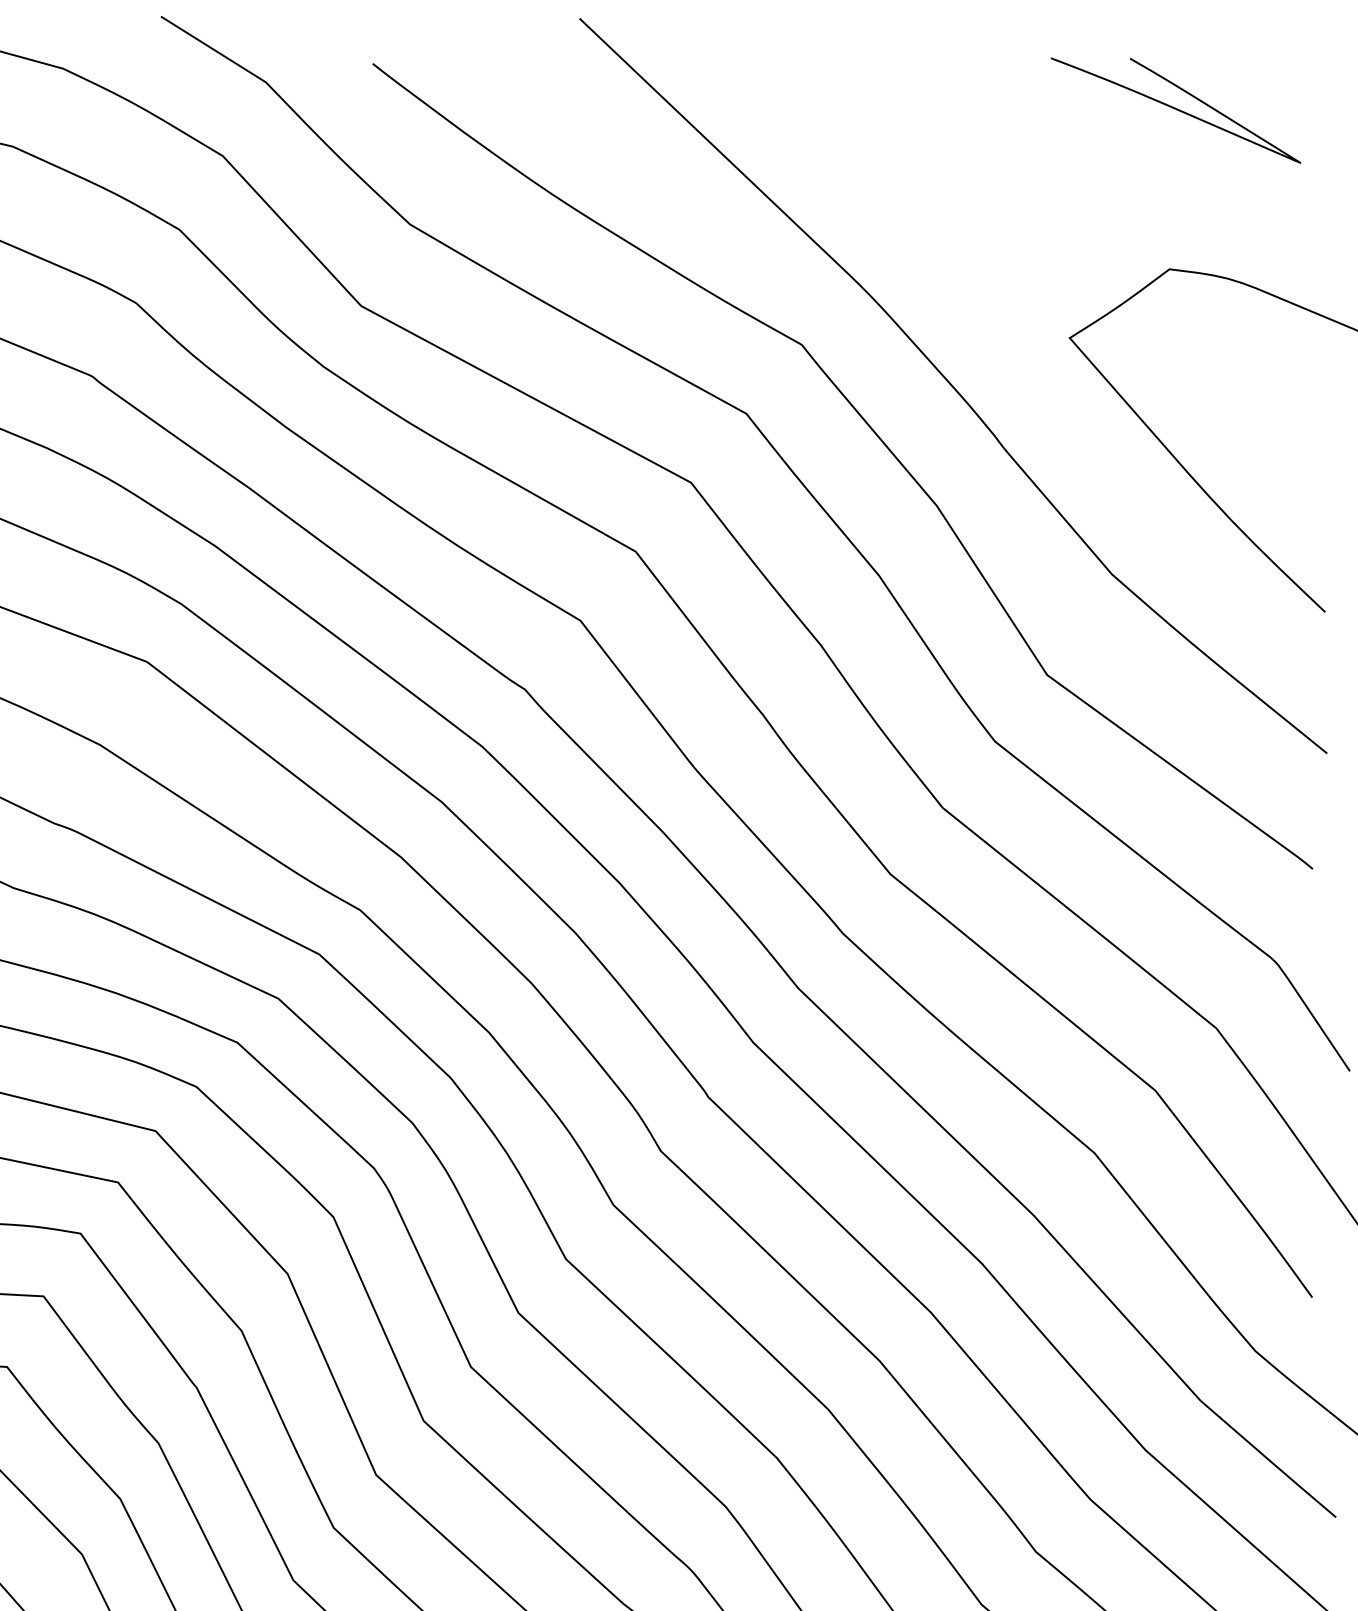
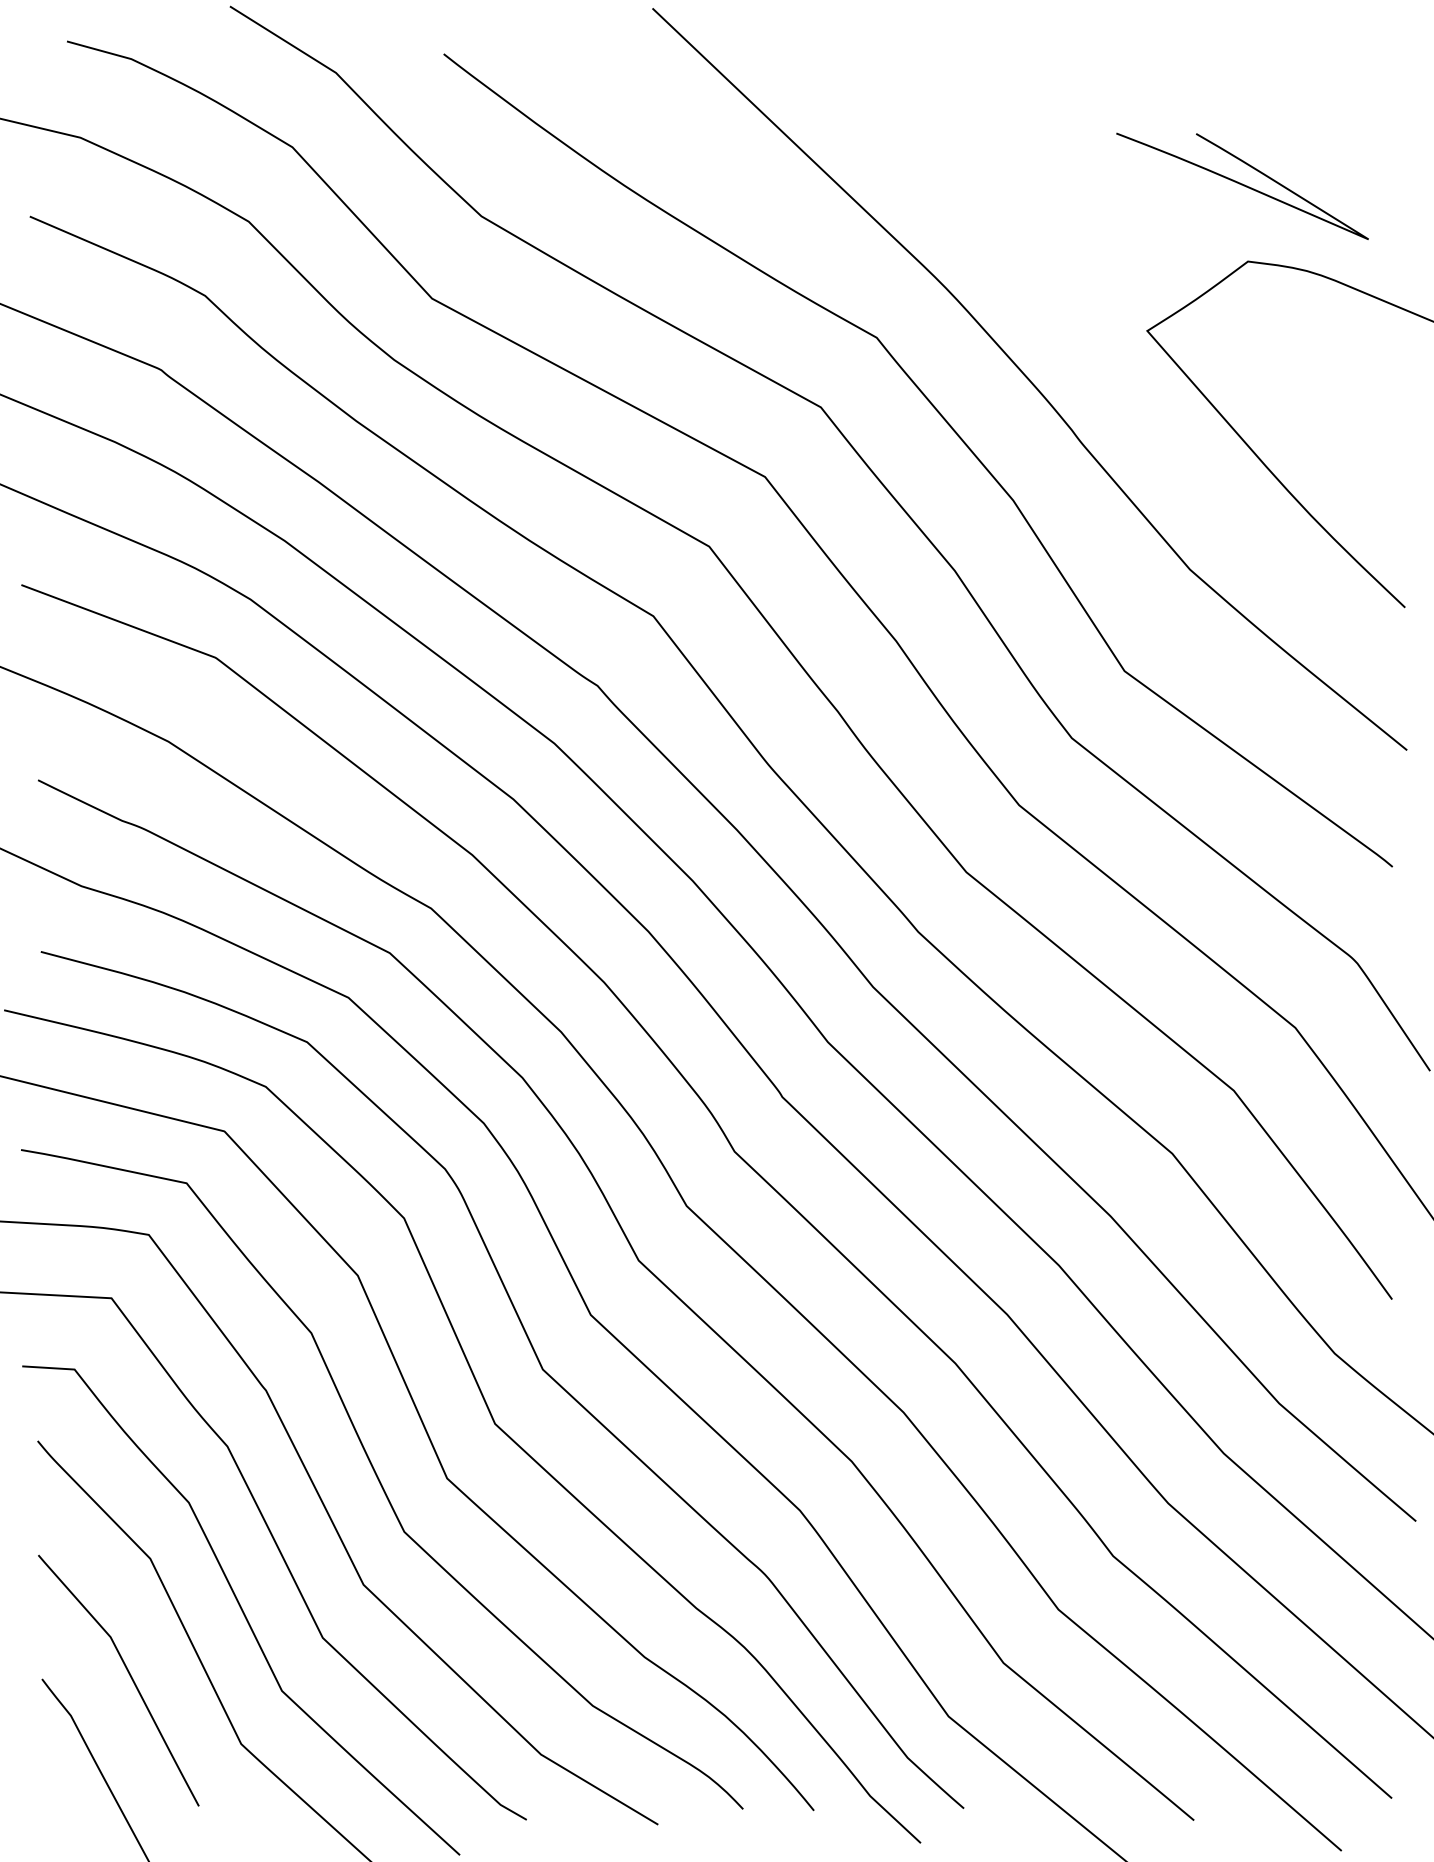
curve: (1175, 109) -> (1242, 185), moved

